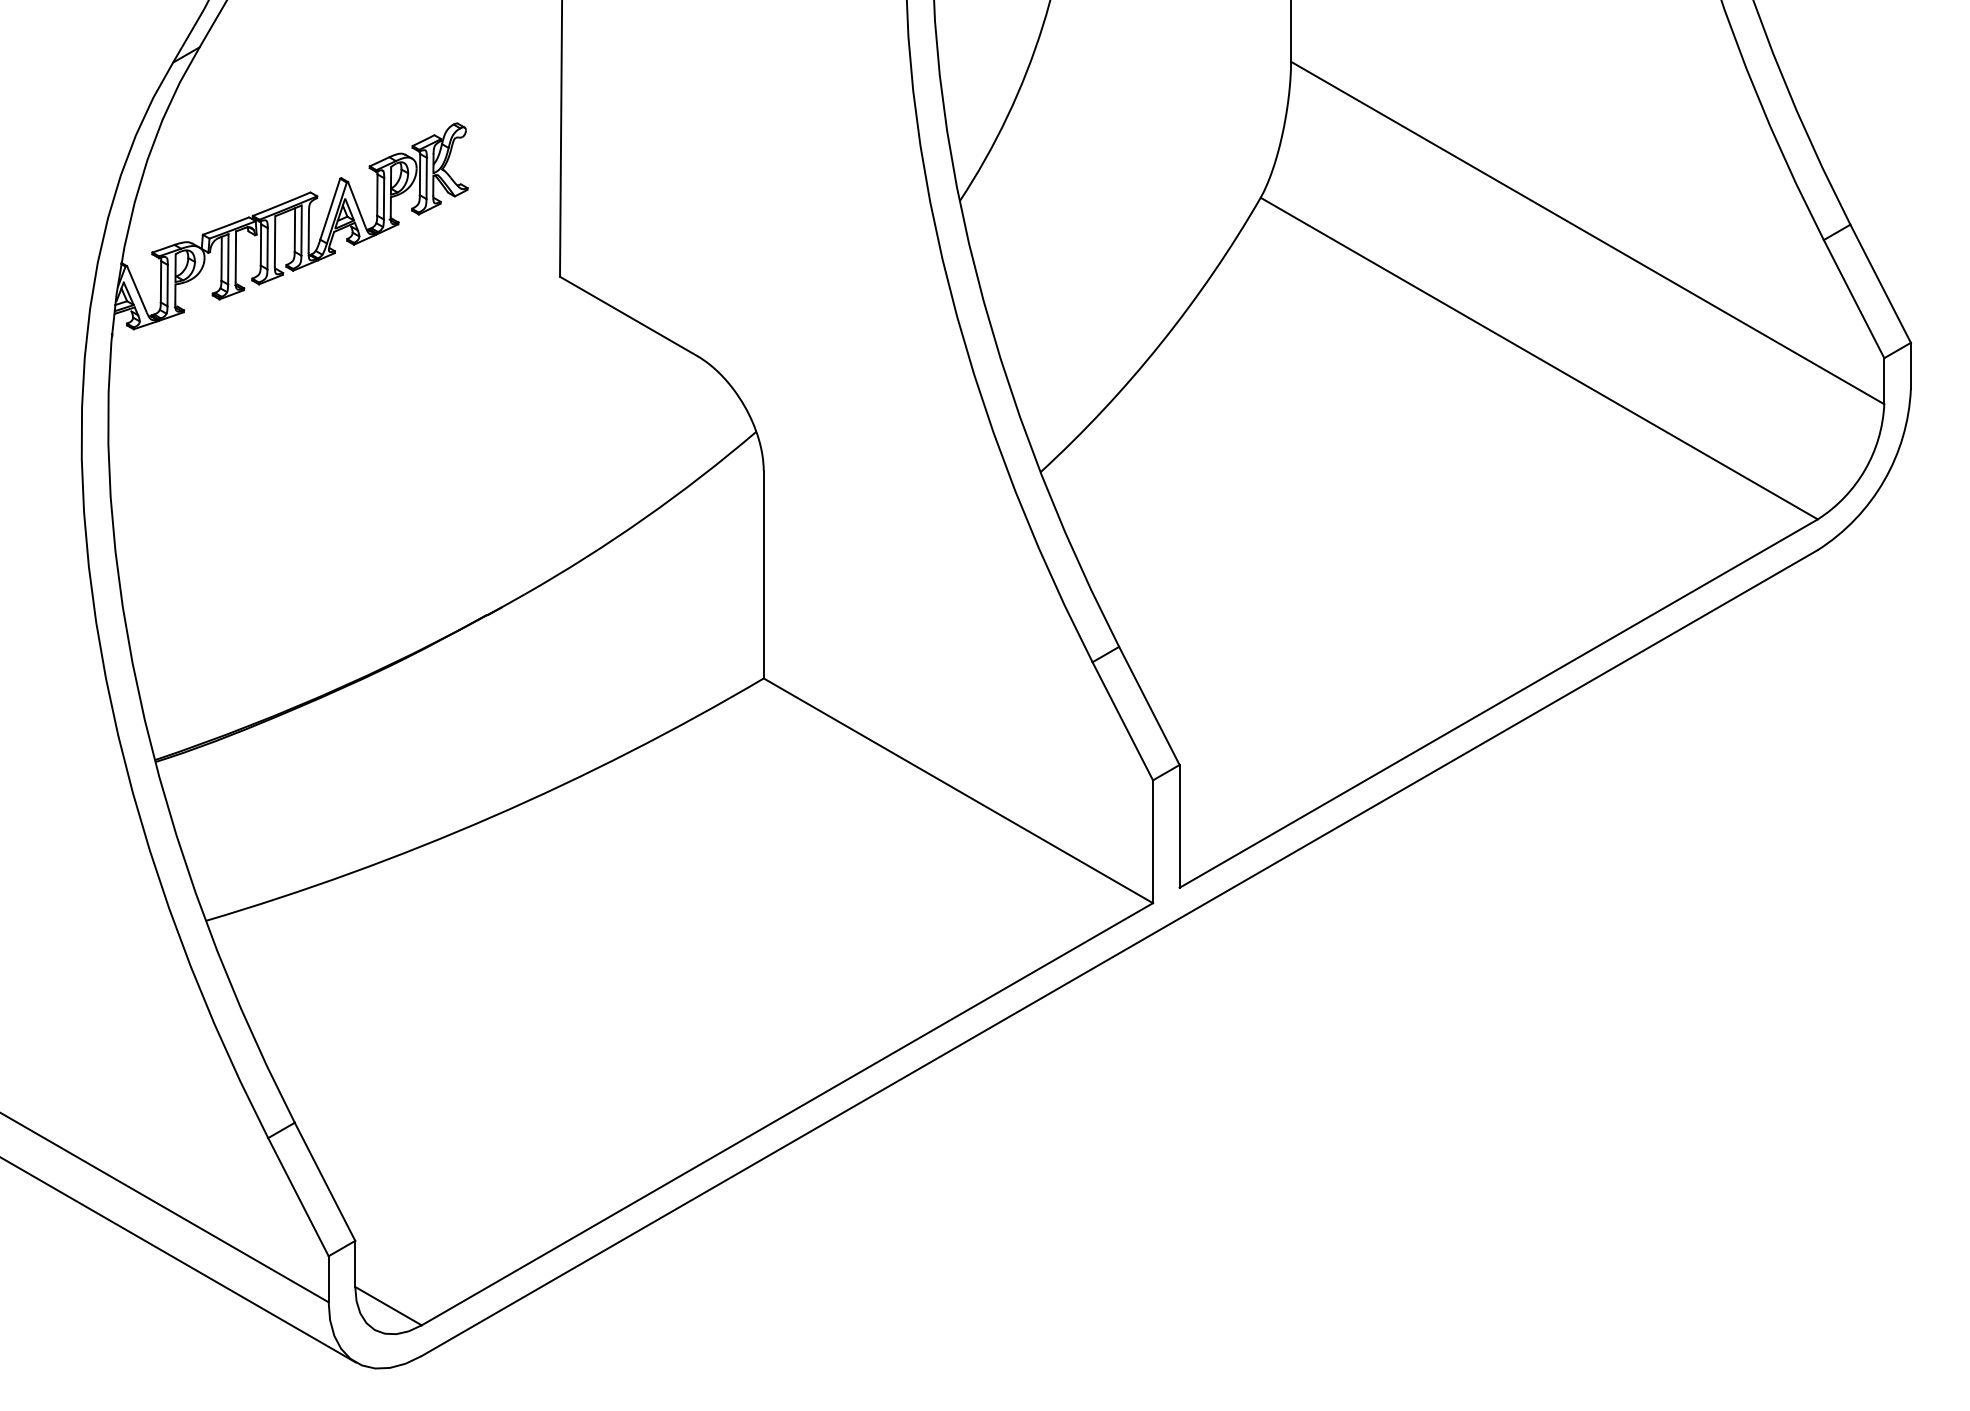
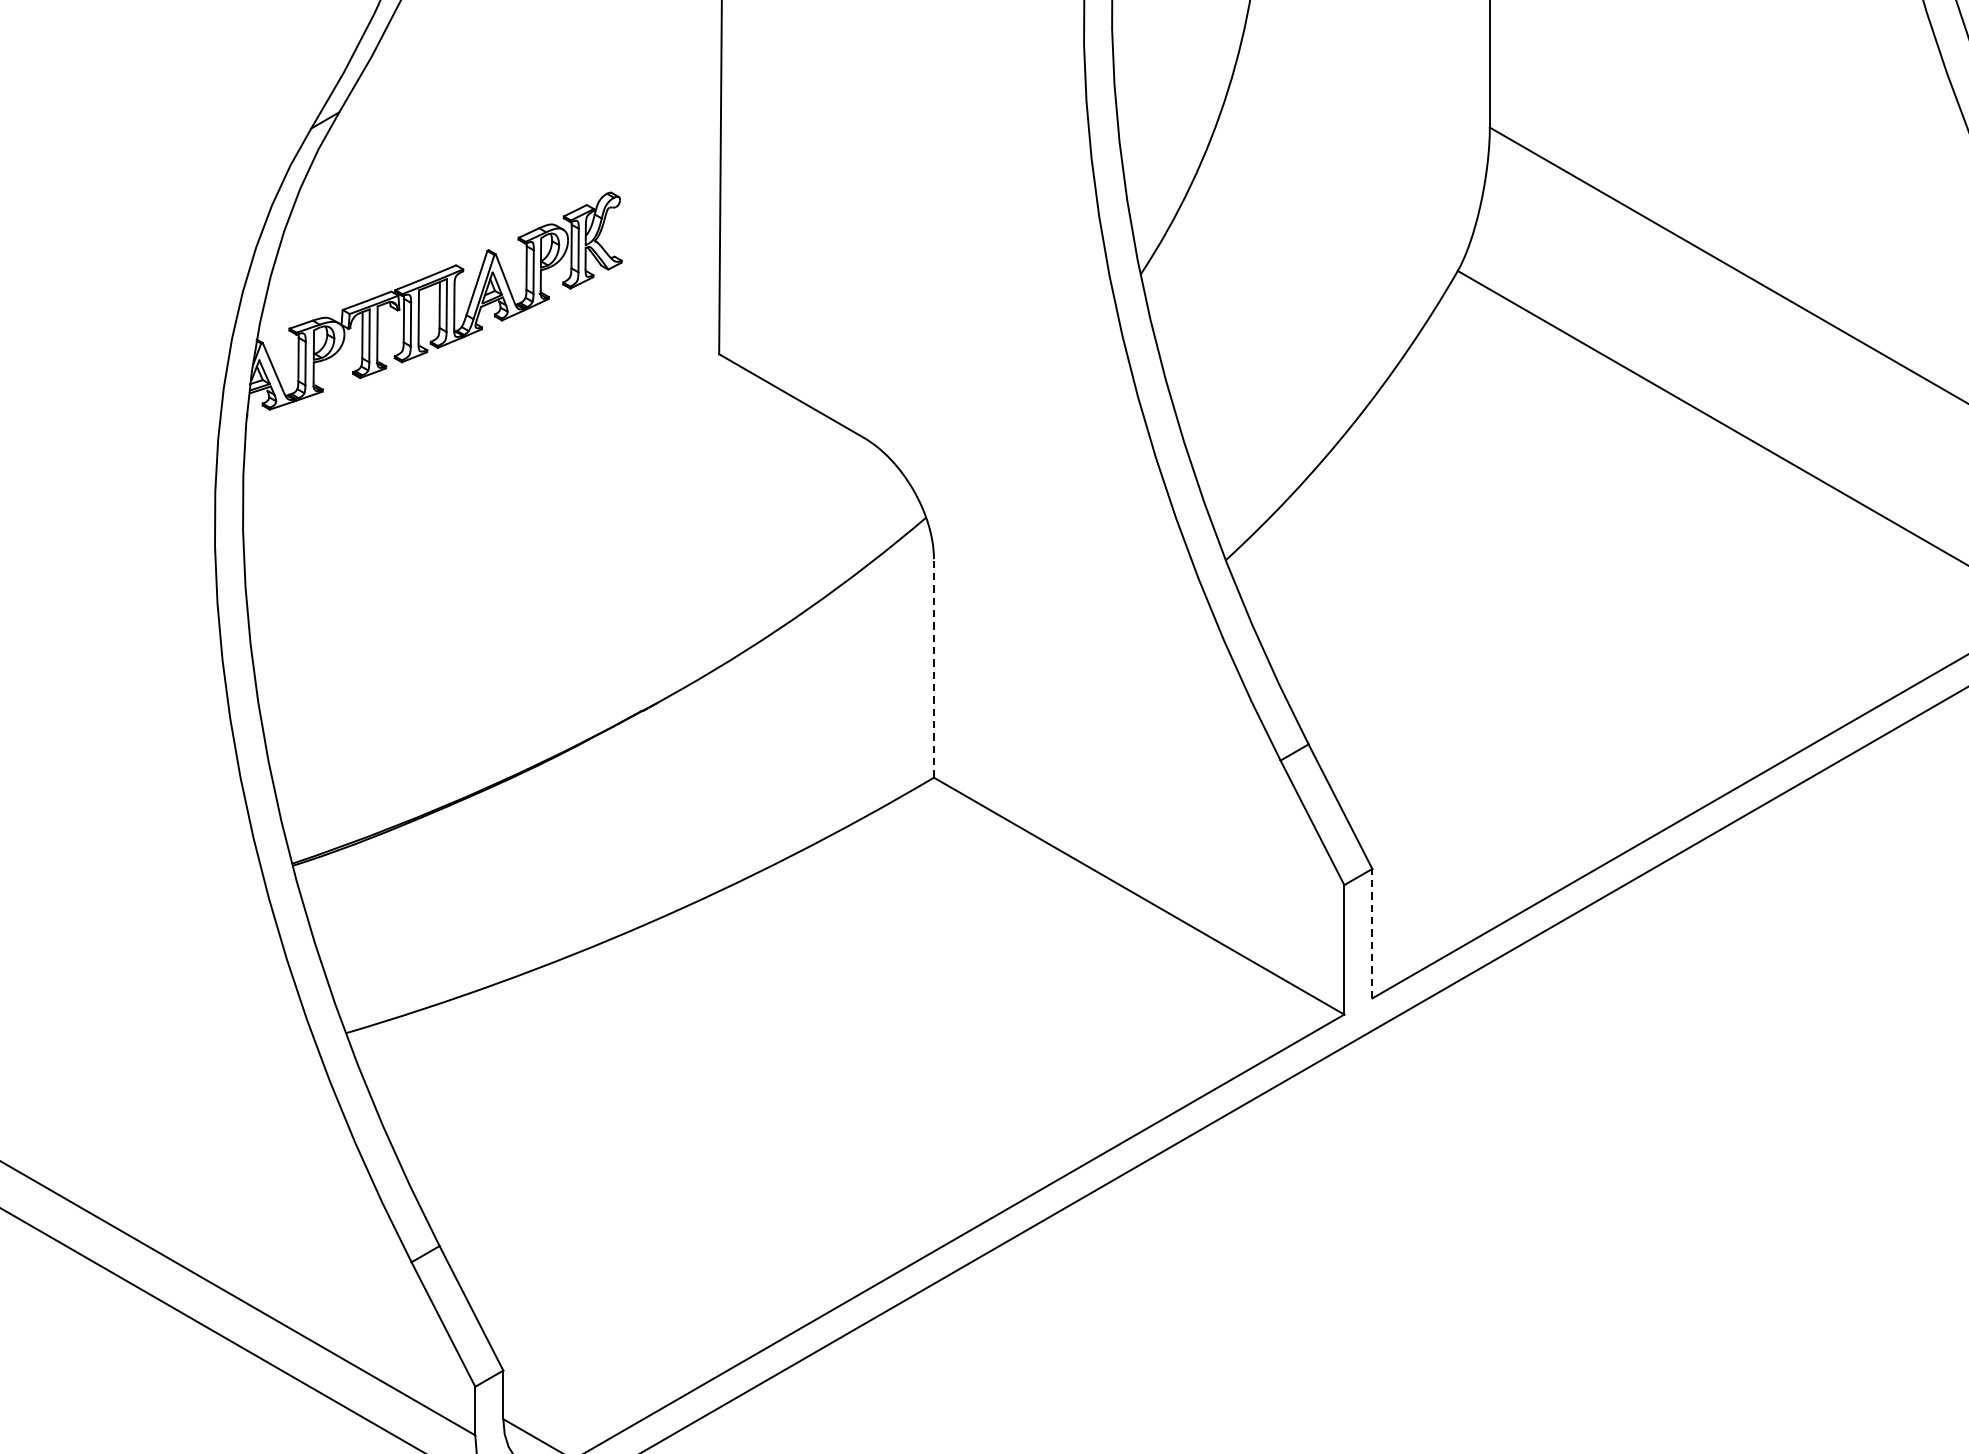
line: (763, 574) -> (933, 668), solid -> dashed
line: (1179, 825) -> (1372, 932), solid -> dashed

